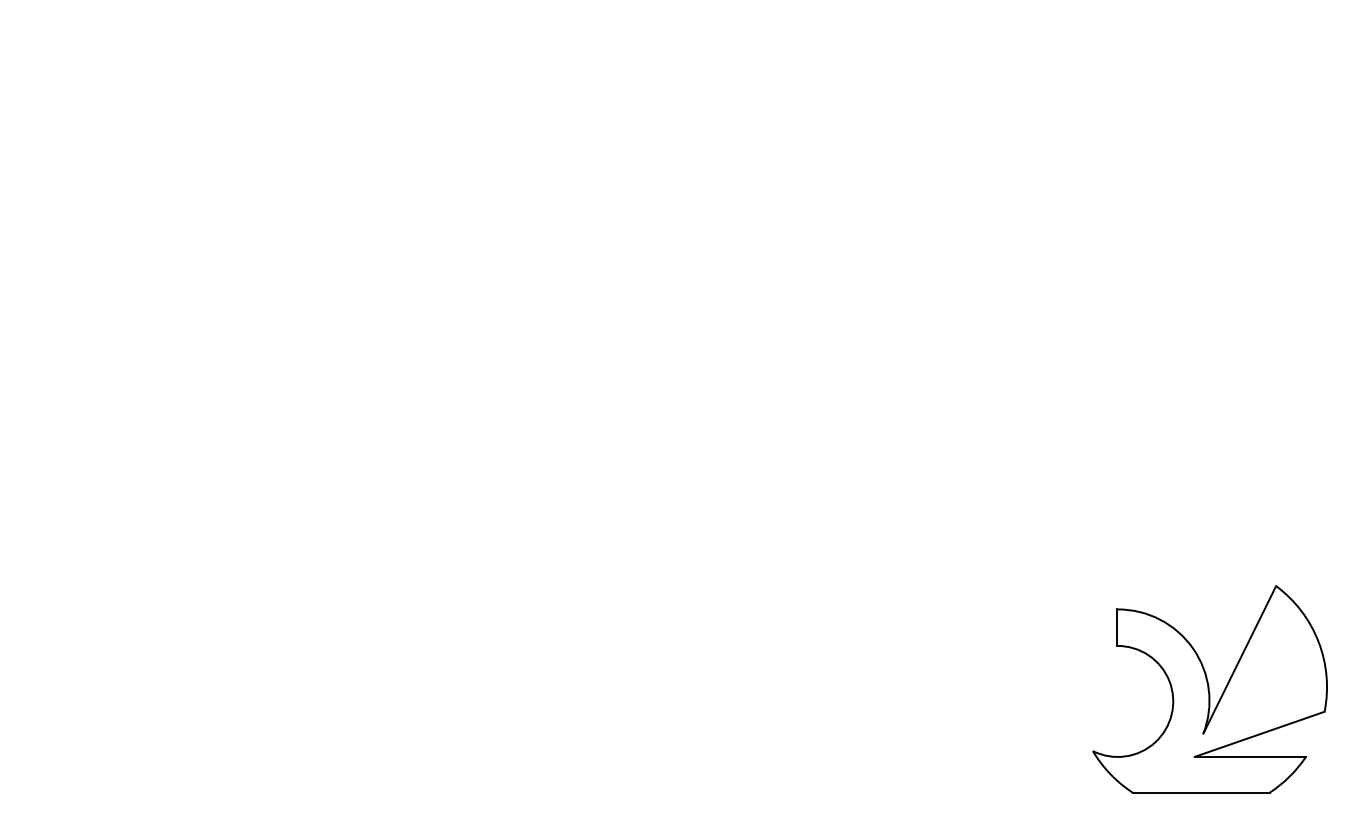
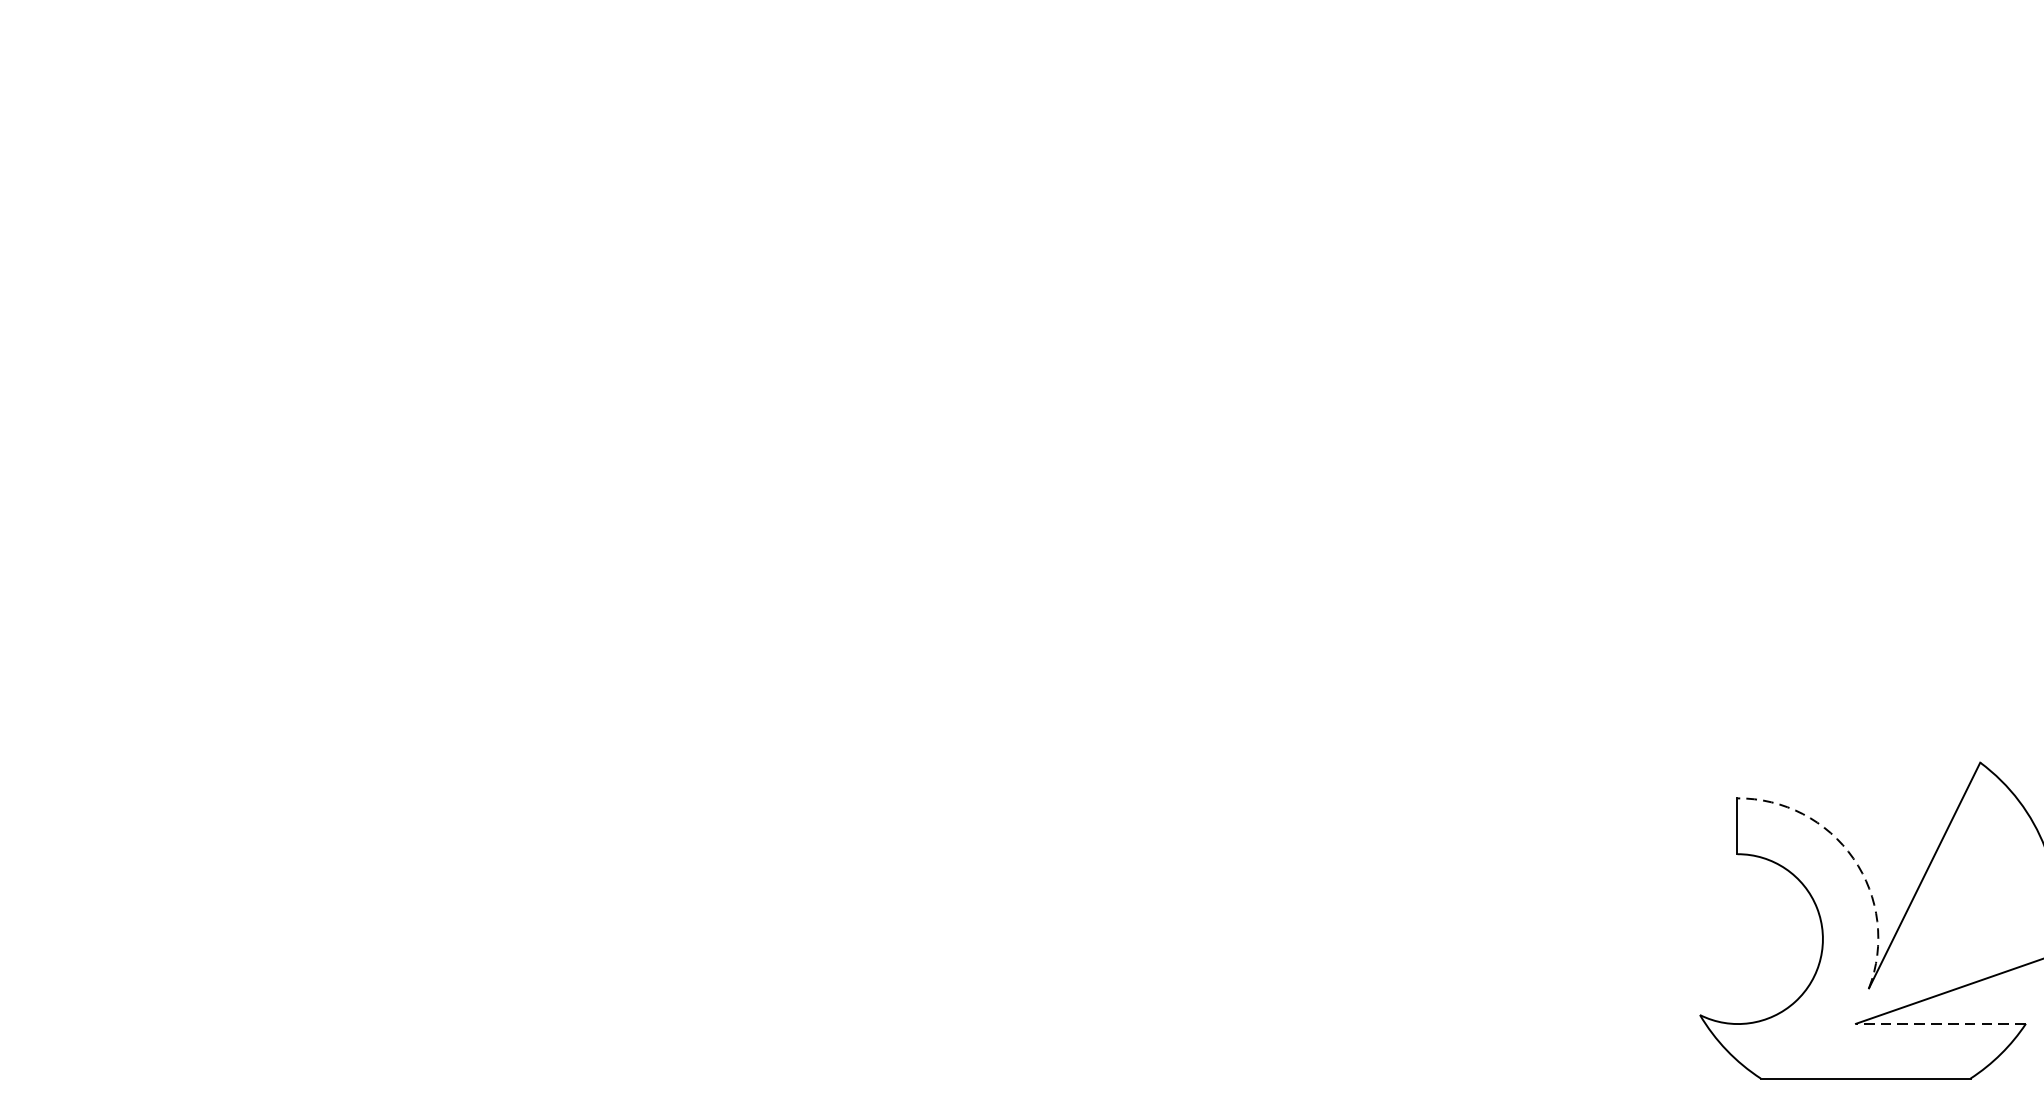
arc: (1193, 648) -> (1853, 858), solid -> dashed
line: (1250, 756) -> (1941, 1023), solid -> dashed

